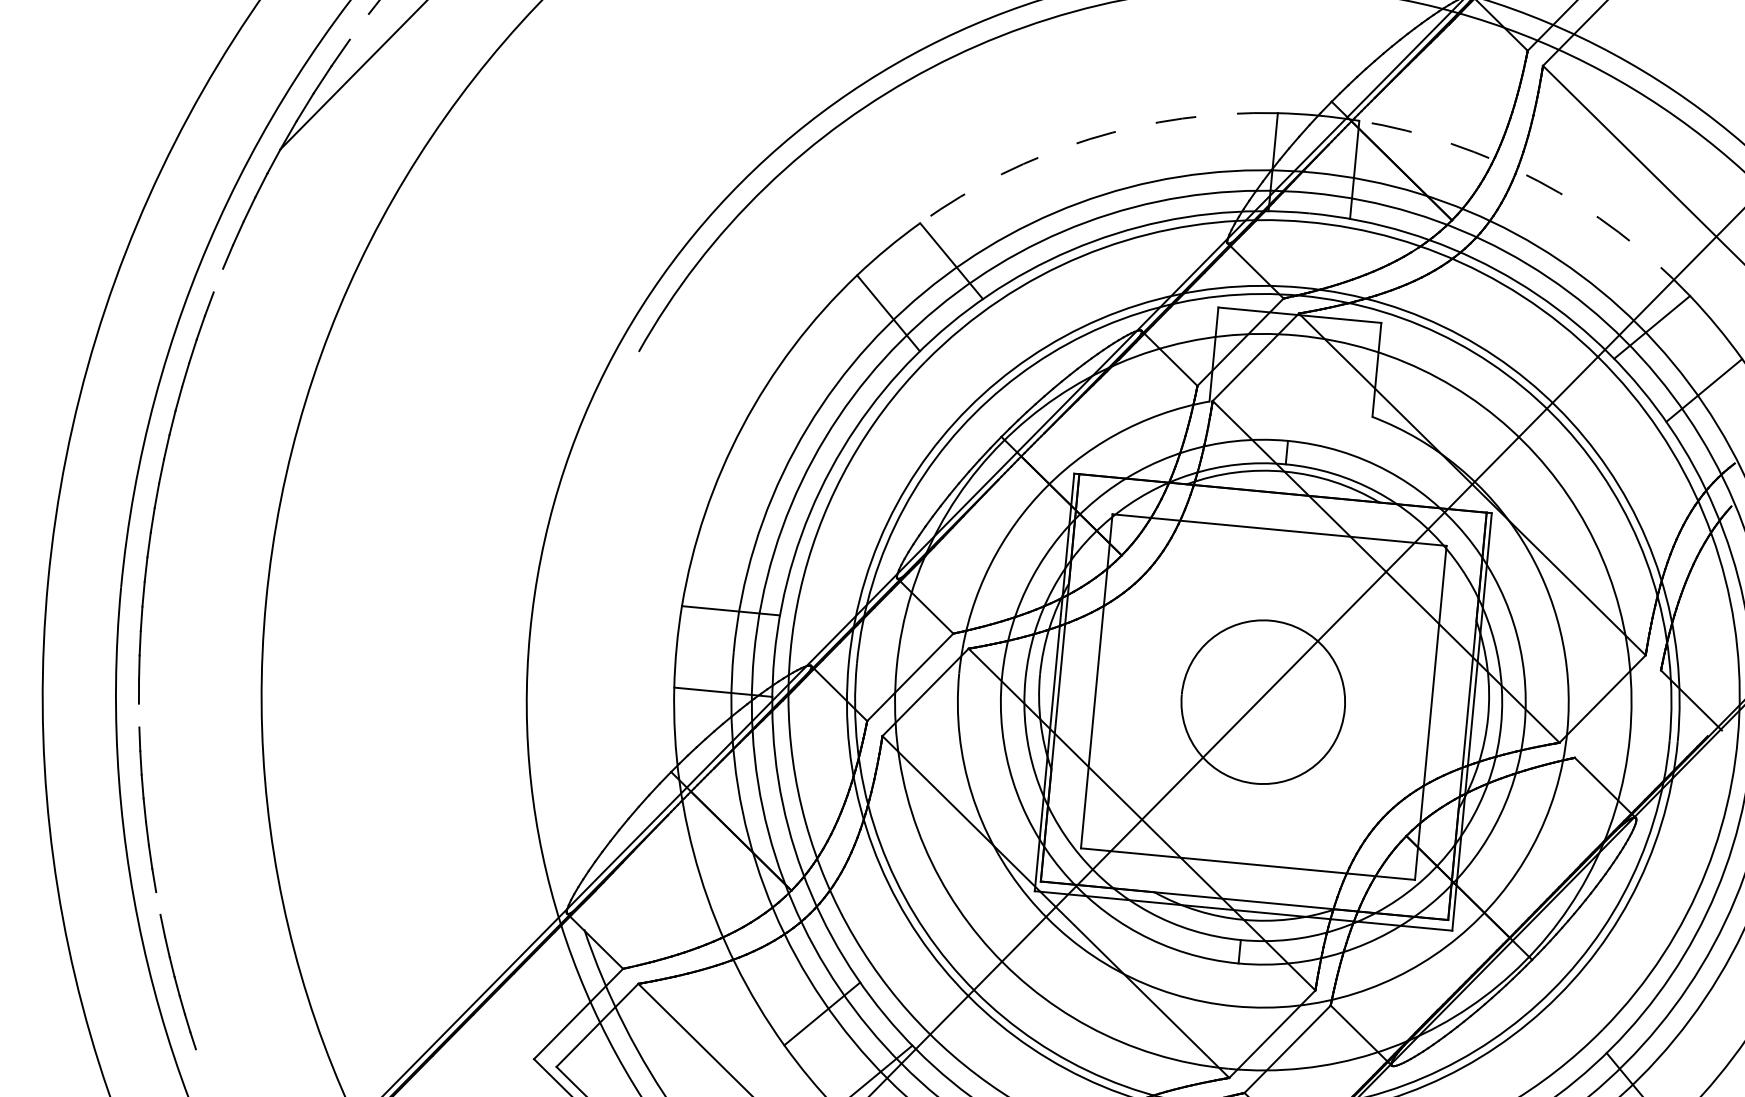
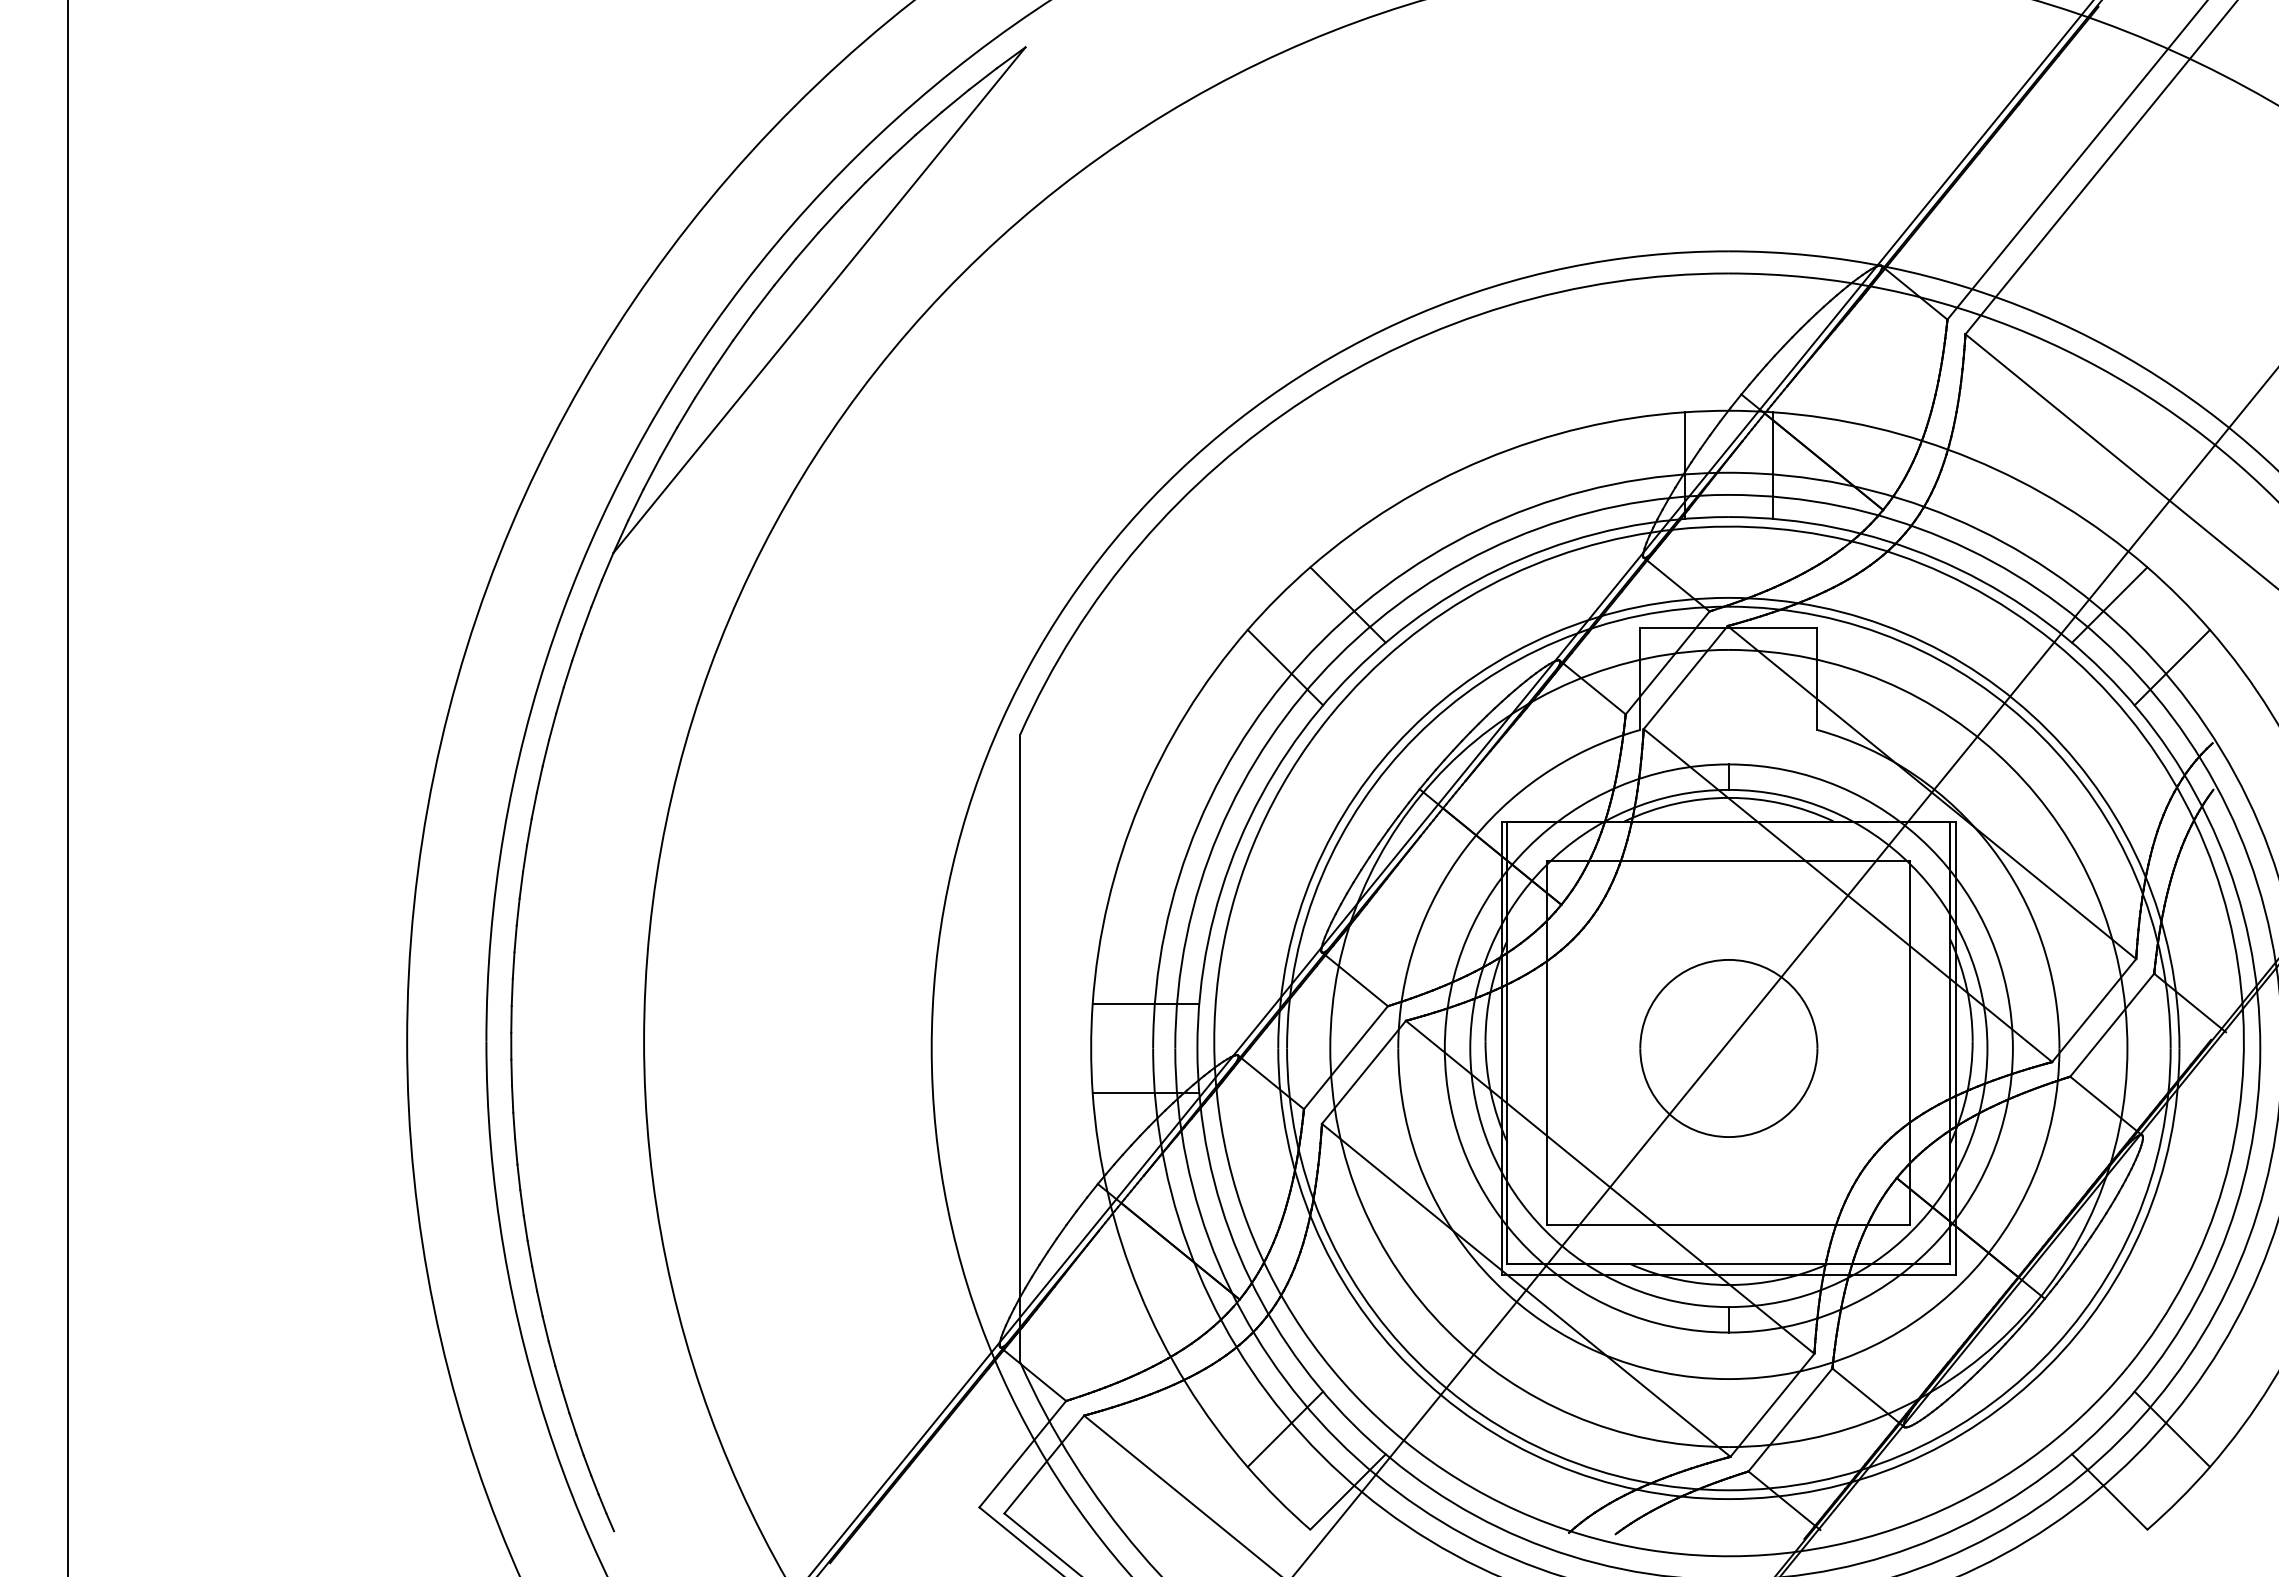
line: (359, 26) -> (686, 412), added
arc: (1089, 139) -> (1484, 459), dashed -> solid
arc: (1538, 181) -> (1972, 459), dashed -> solid
line: (217, 280) -> (559, 700), added
line: (611, 640) -> (1020, 1048), added
line: (1618, 713) -> (2112, 1024), added
line: (138, 715) -> (518, 1177), added
line: (158, 903) -> (558, 1377), added

